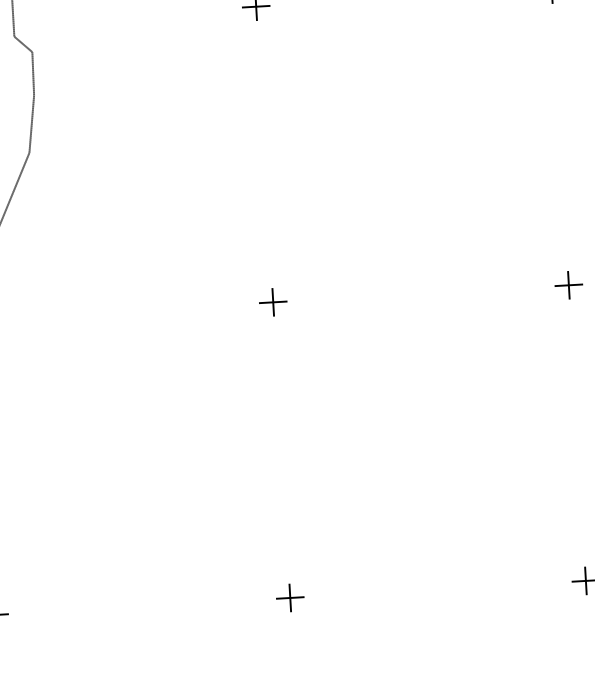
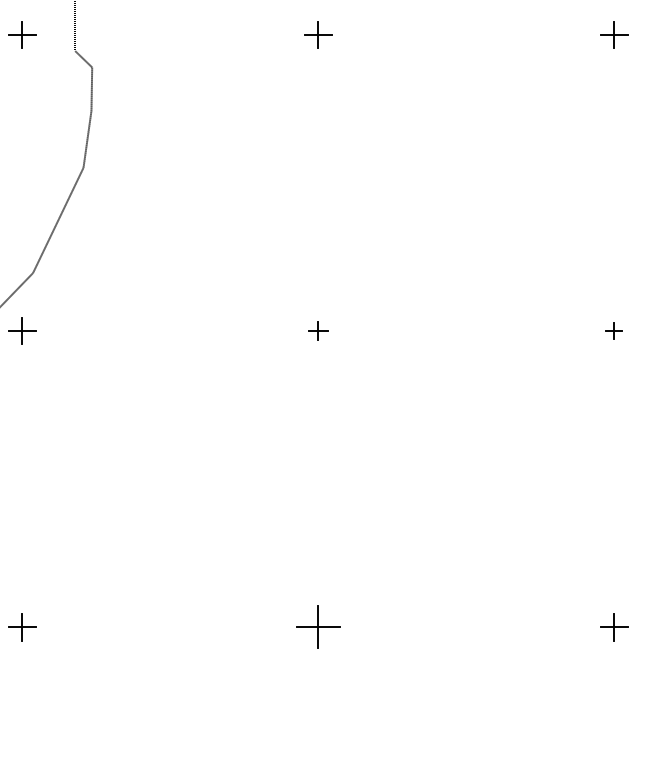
part: (568, 284) -> (614, 330), size x0.6
part: (273, 301) -> (318, 330), size x0.7
part: (290, 598) -> (318, 627), size x1.6

